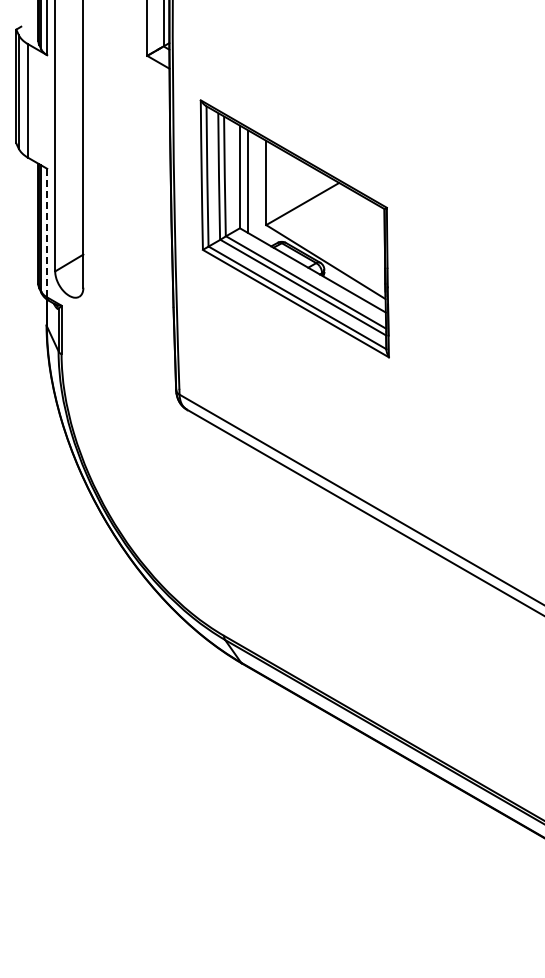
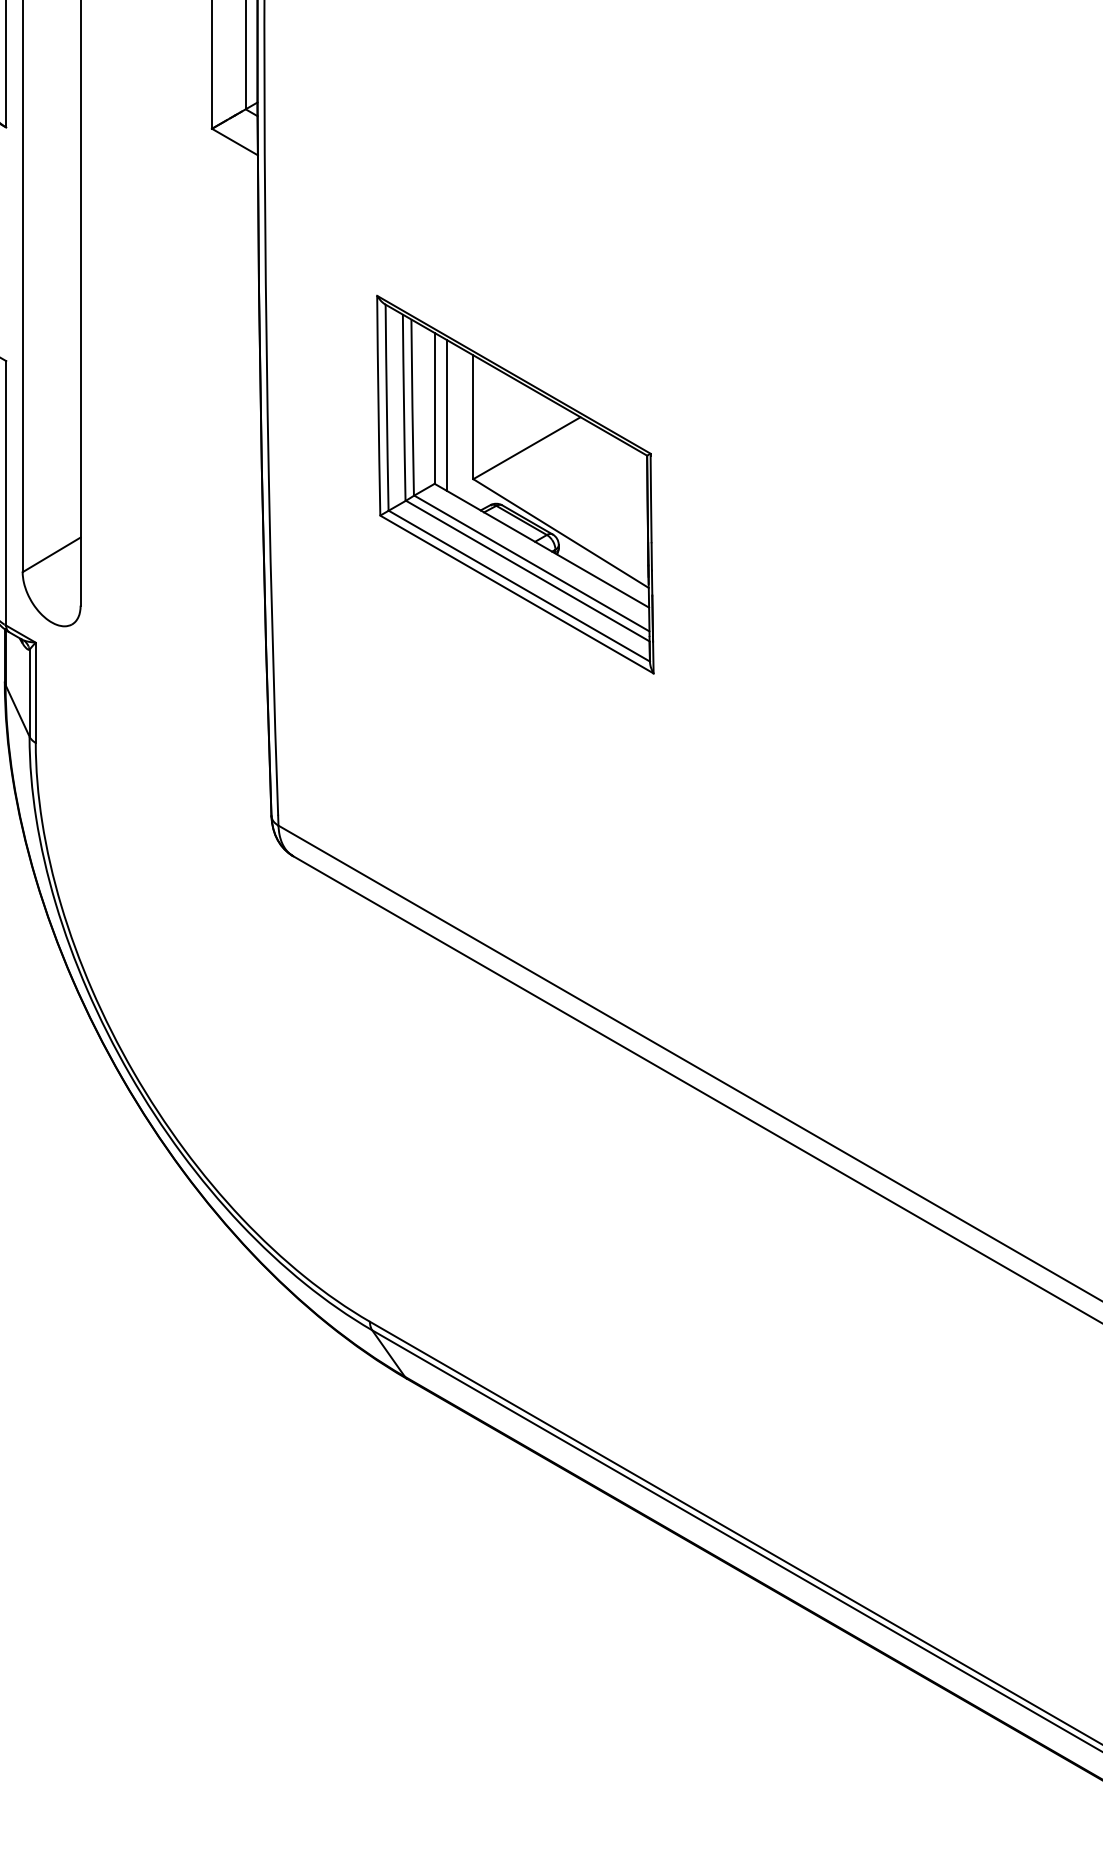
part: (294, 228) -> (514, 483), size x0.71
line: (47, 233) -> (6, 494), dashed -> solid

